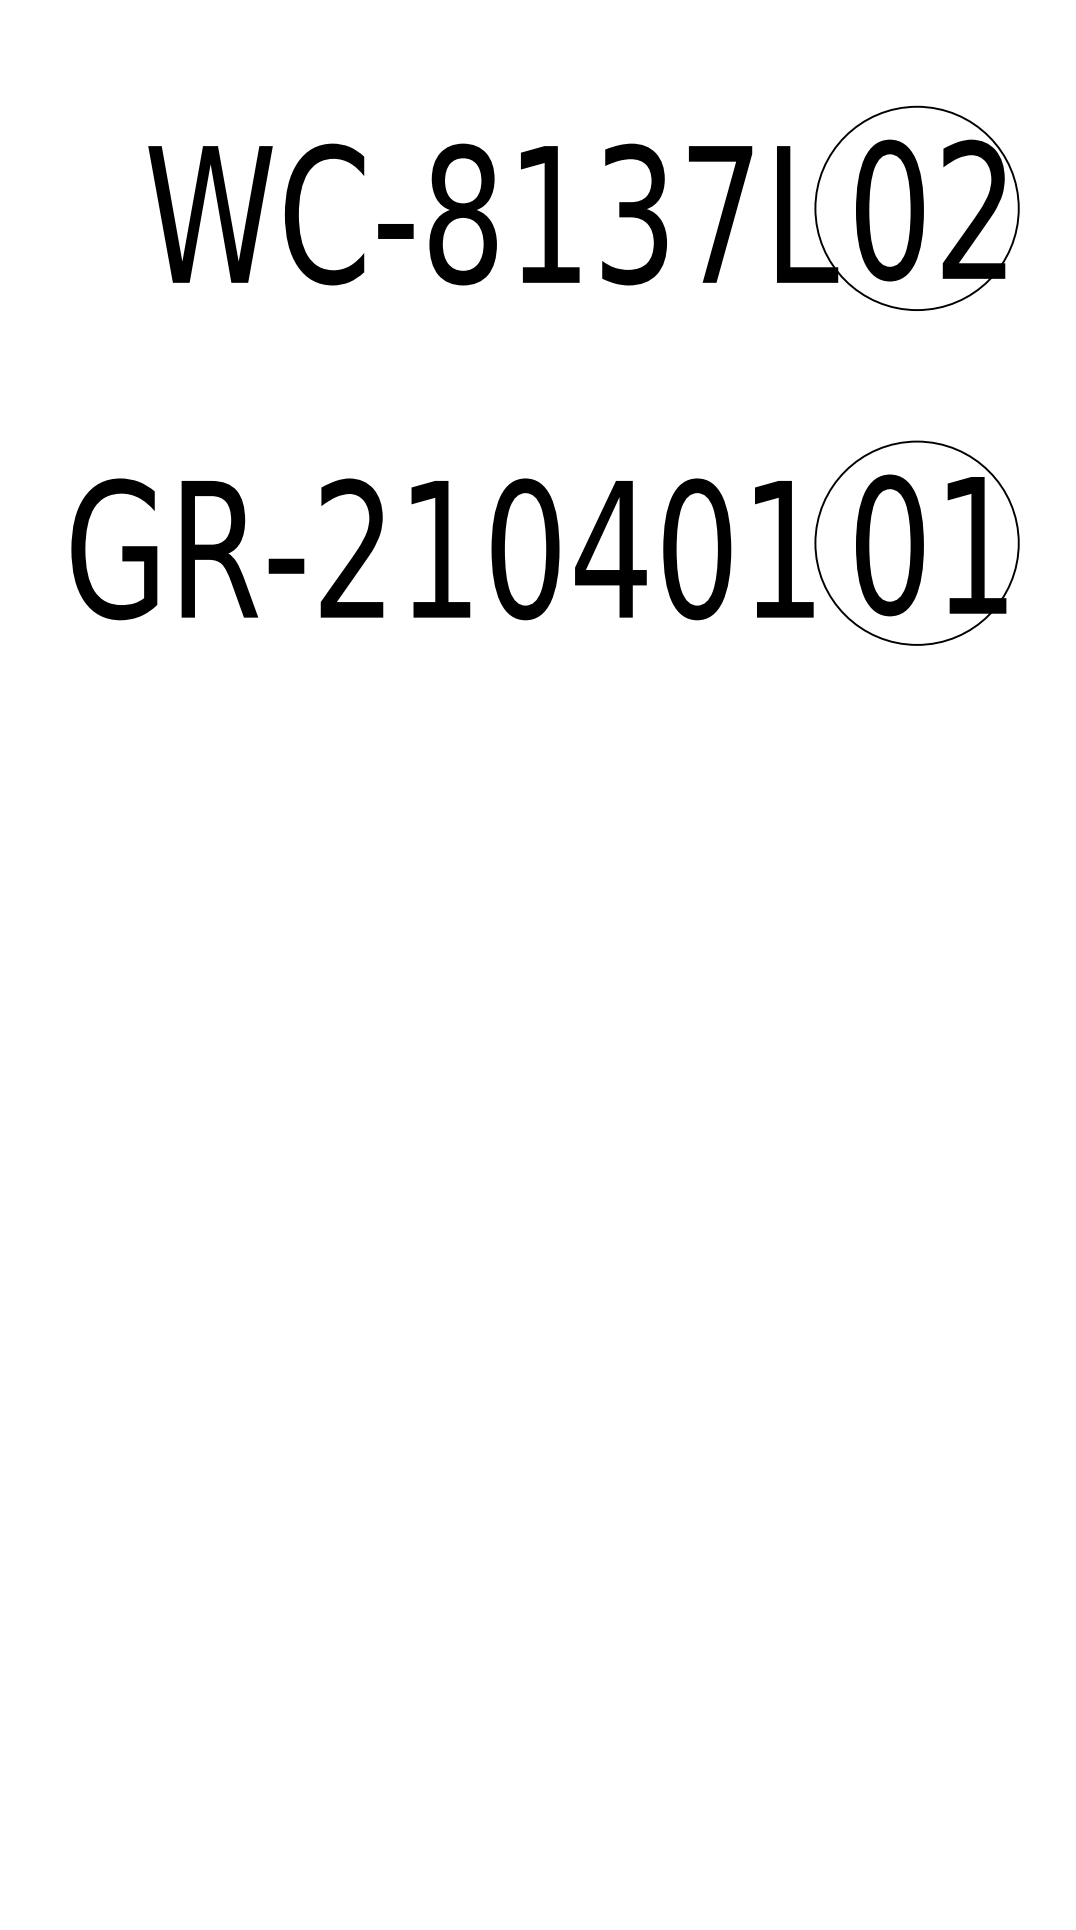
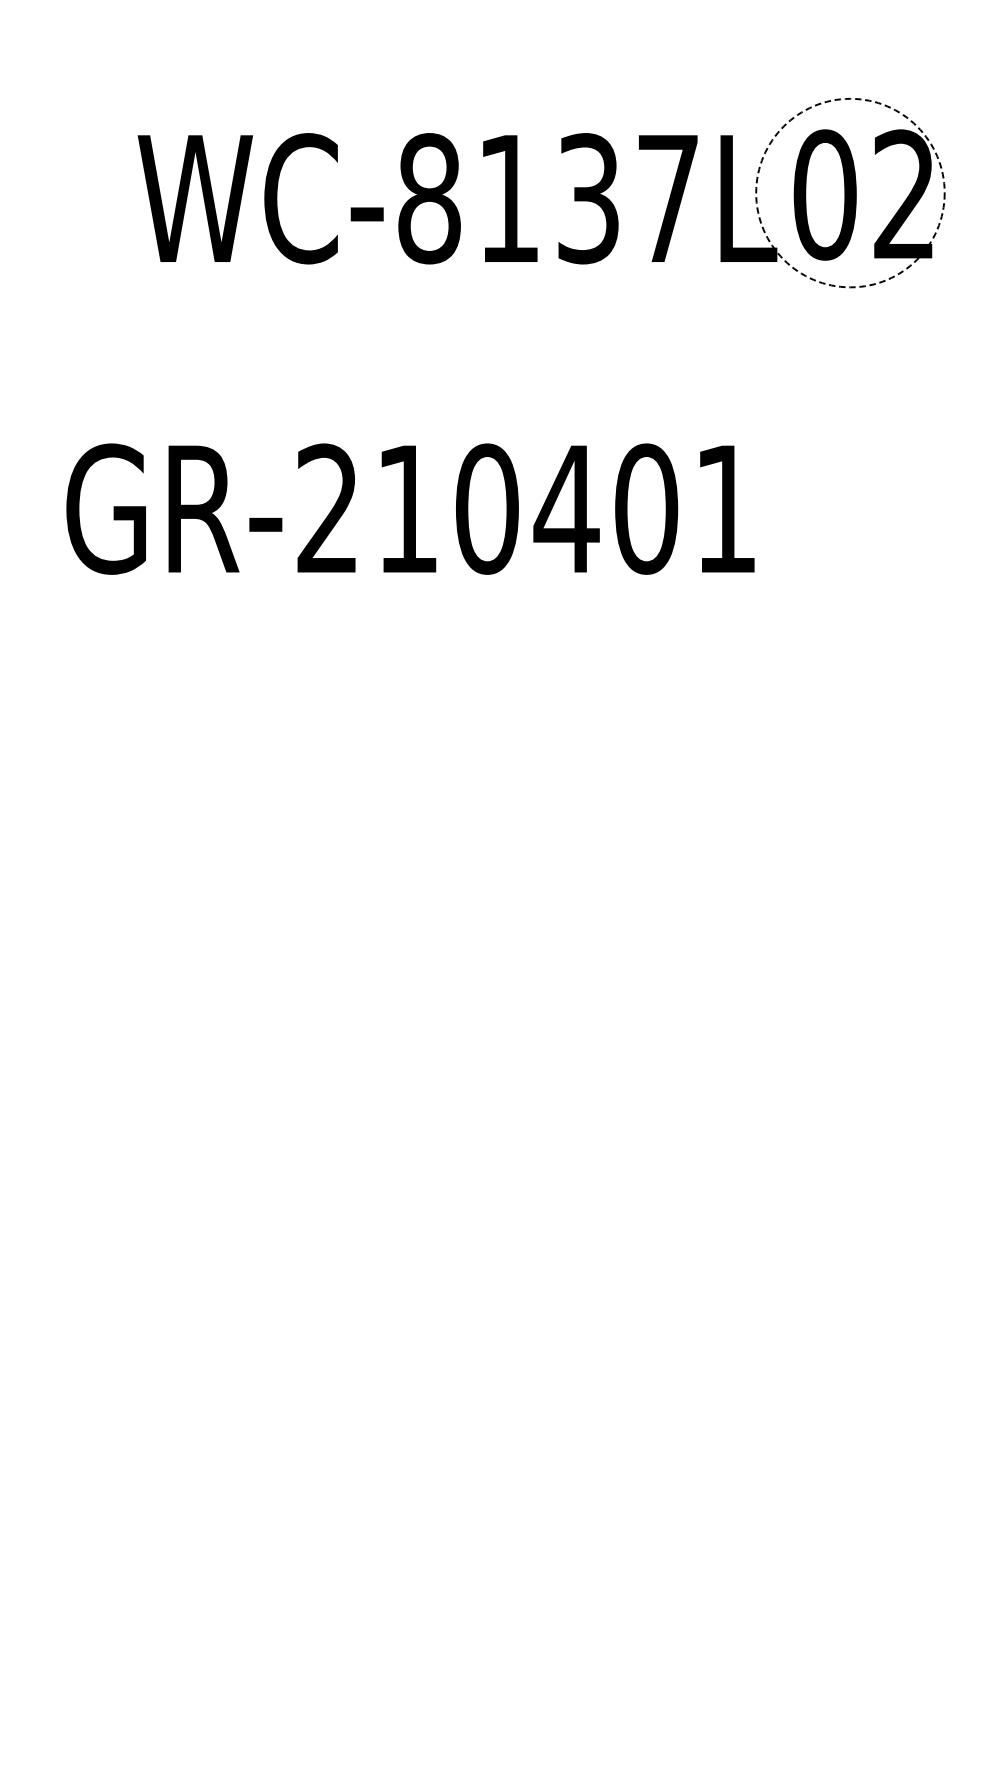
circle: (916, 208) -> (849, 193), solid -> dashed
part: (916, 542) -> (849, 502), removed

